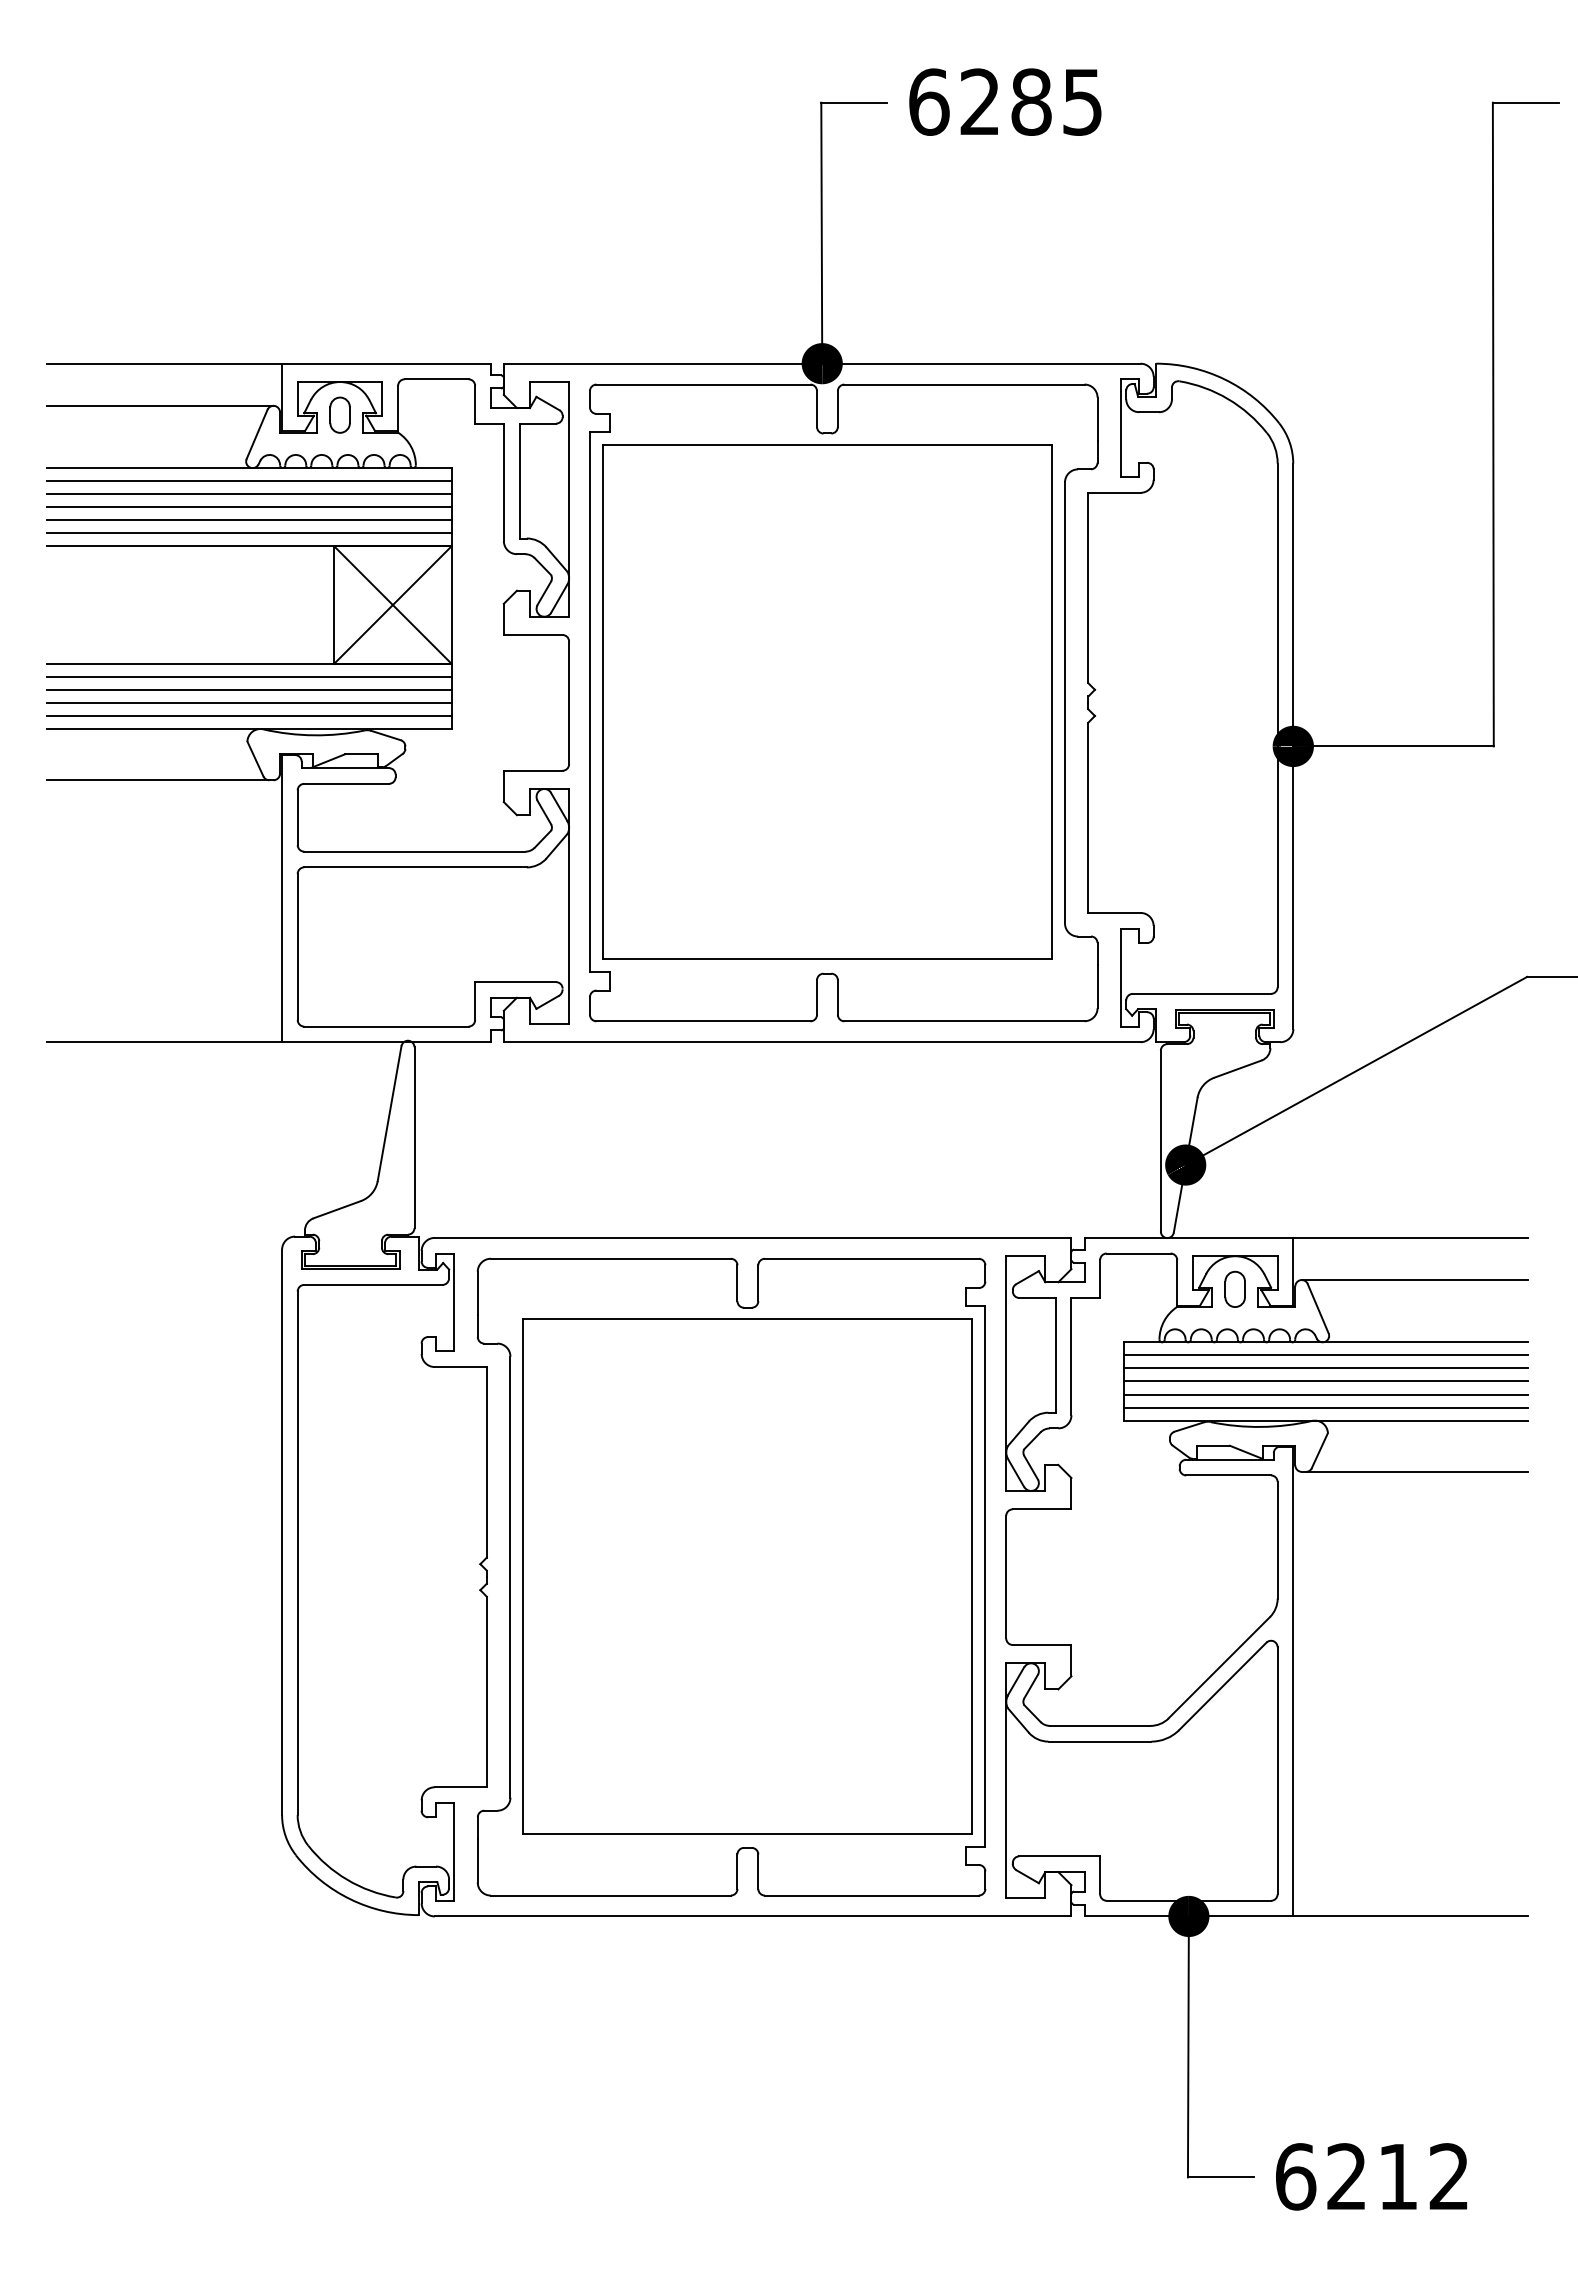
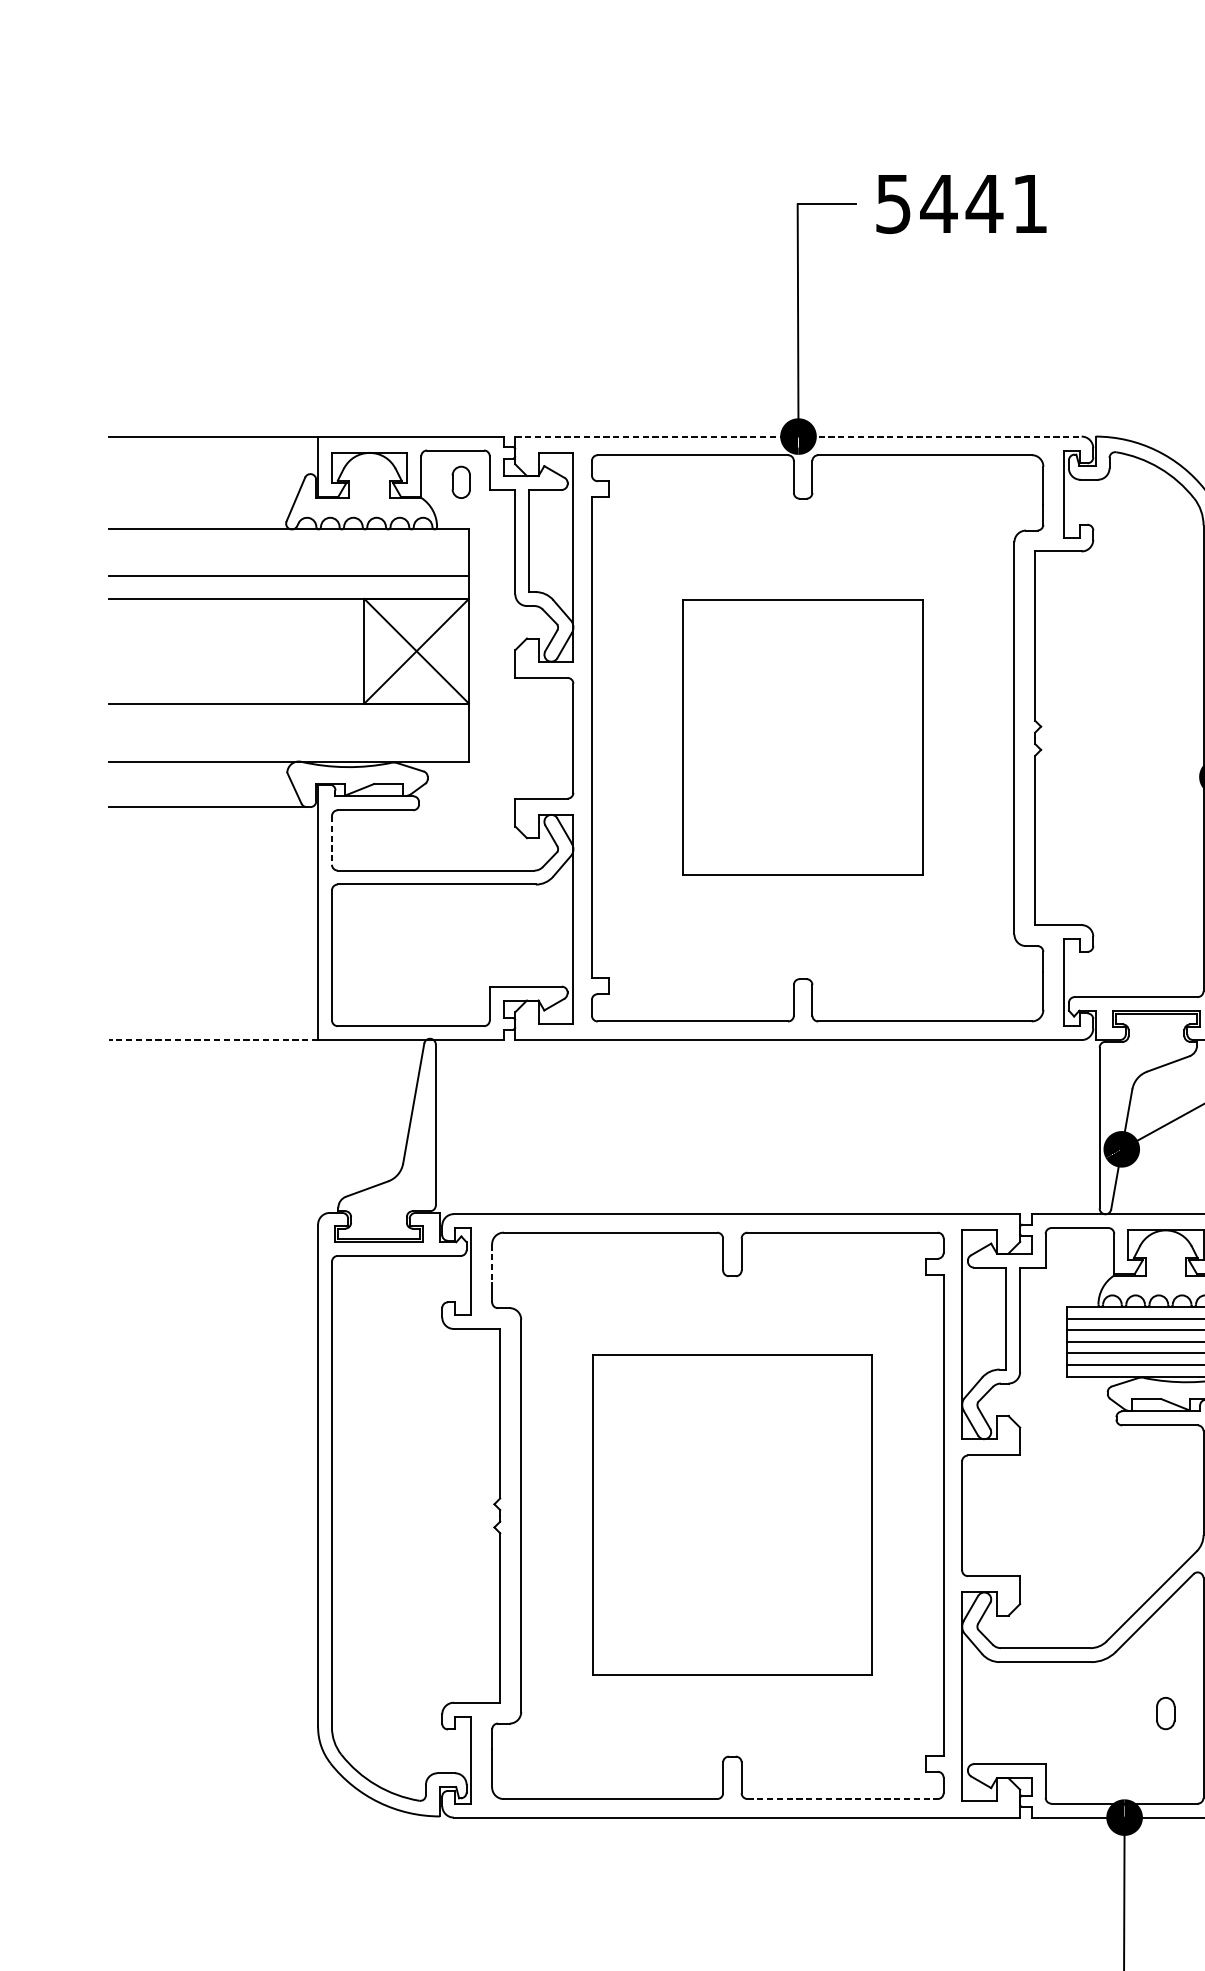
text: (1005, 101) -> (961, 203), 6285 -> 5441
line: (822, 363) -> (798, 436), solid -> dashed
line: (160, 405) -> (209, 473), removed
part: (339, 414) -> (460, 481), moved
line: (249, 481) -> (289, 541), removed
line: (249, 494) -> (289, 552), removed
line: (249, 507) -> (289, 564), removed
line: (249, 533) -> (289, 587), removed
line: (249, 676) -> (289, 714), removed
line: (249, 689) -> (289, 726), removed
part: (827, 701) -> (803, 737), size x0.6
line: (249, 702) -> (289, 737), removed
line: (249, 715) -> (289, 749), removed
line: (297, 818) -> (331, 841), solid -> dashed
line: (164, 1042) -> (213, 1040), solid -> dashed
part: (1234, 1288) -> (1165, 1712), moved
line: (477, 1293) -> (491, 1263), solid -> dashed
part: (747, 1576) -> (732, 1515), size x0.7
line: (871, 1895) -> (842, 1798), solid -> dashed

